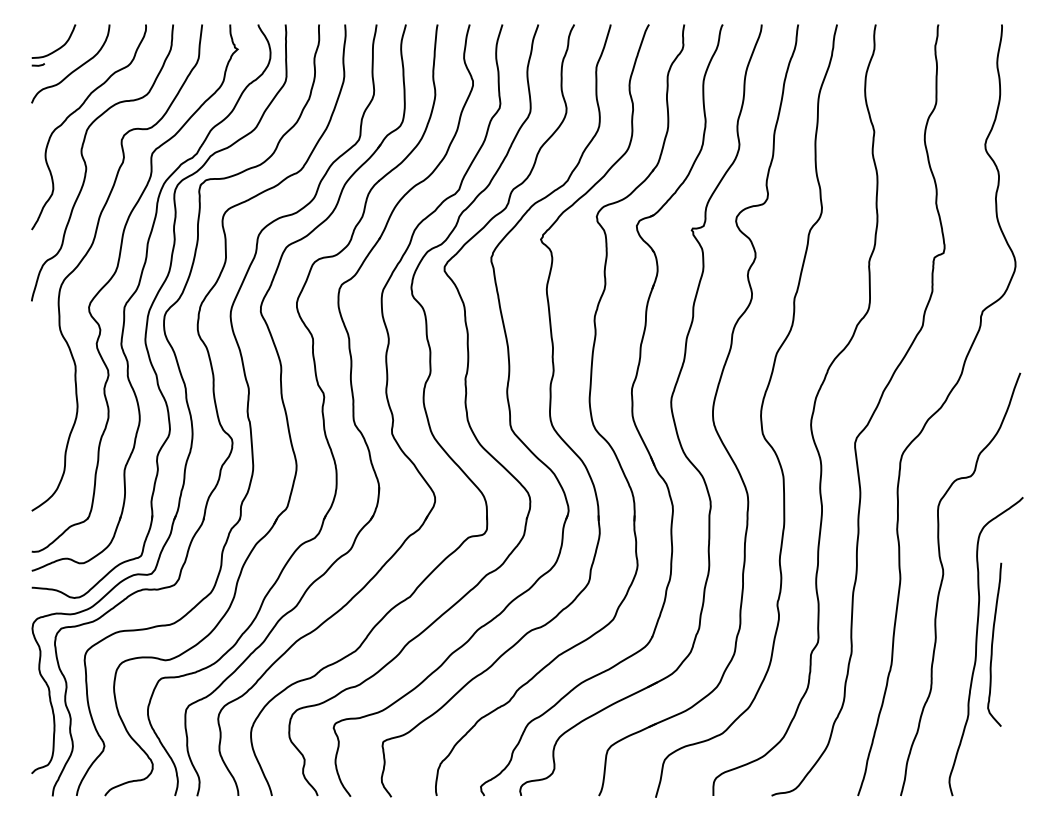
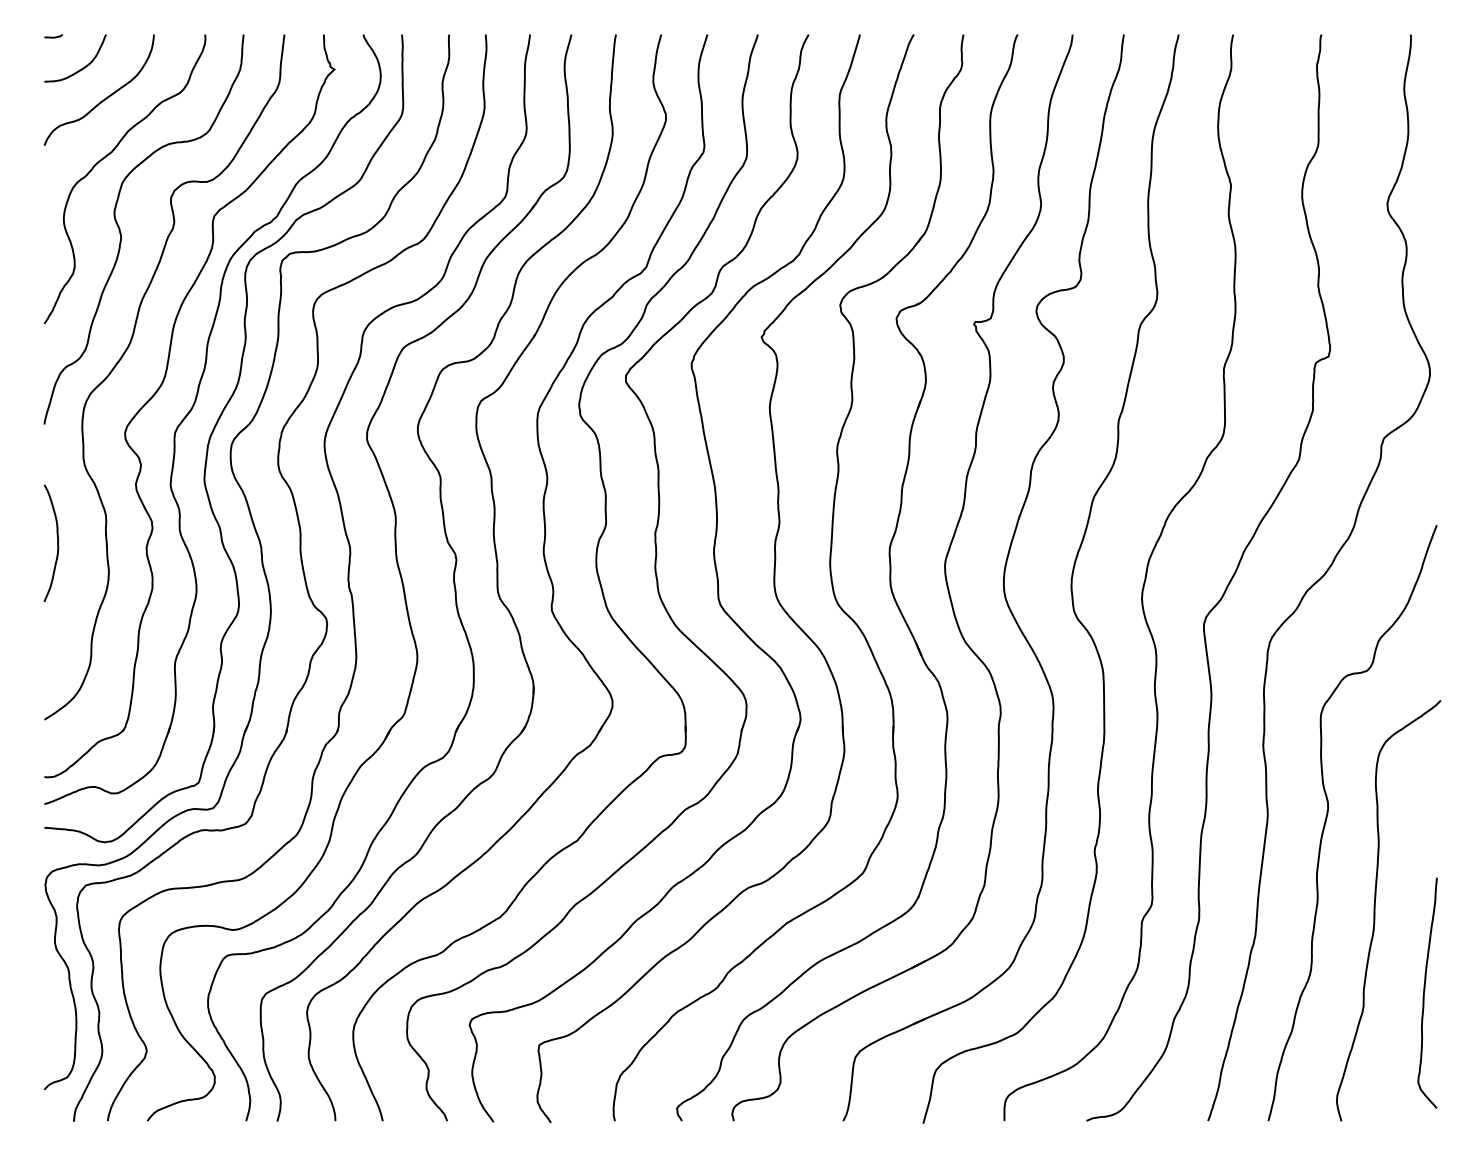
line: (38, 64) -> (53, 36), moved
curve: (41, 385) -> (57, 542), added
curve: (993, 642) -> (1425, 990), moved

